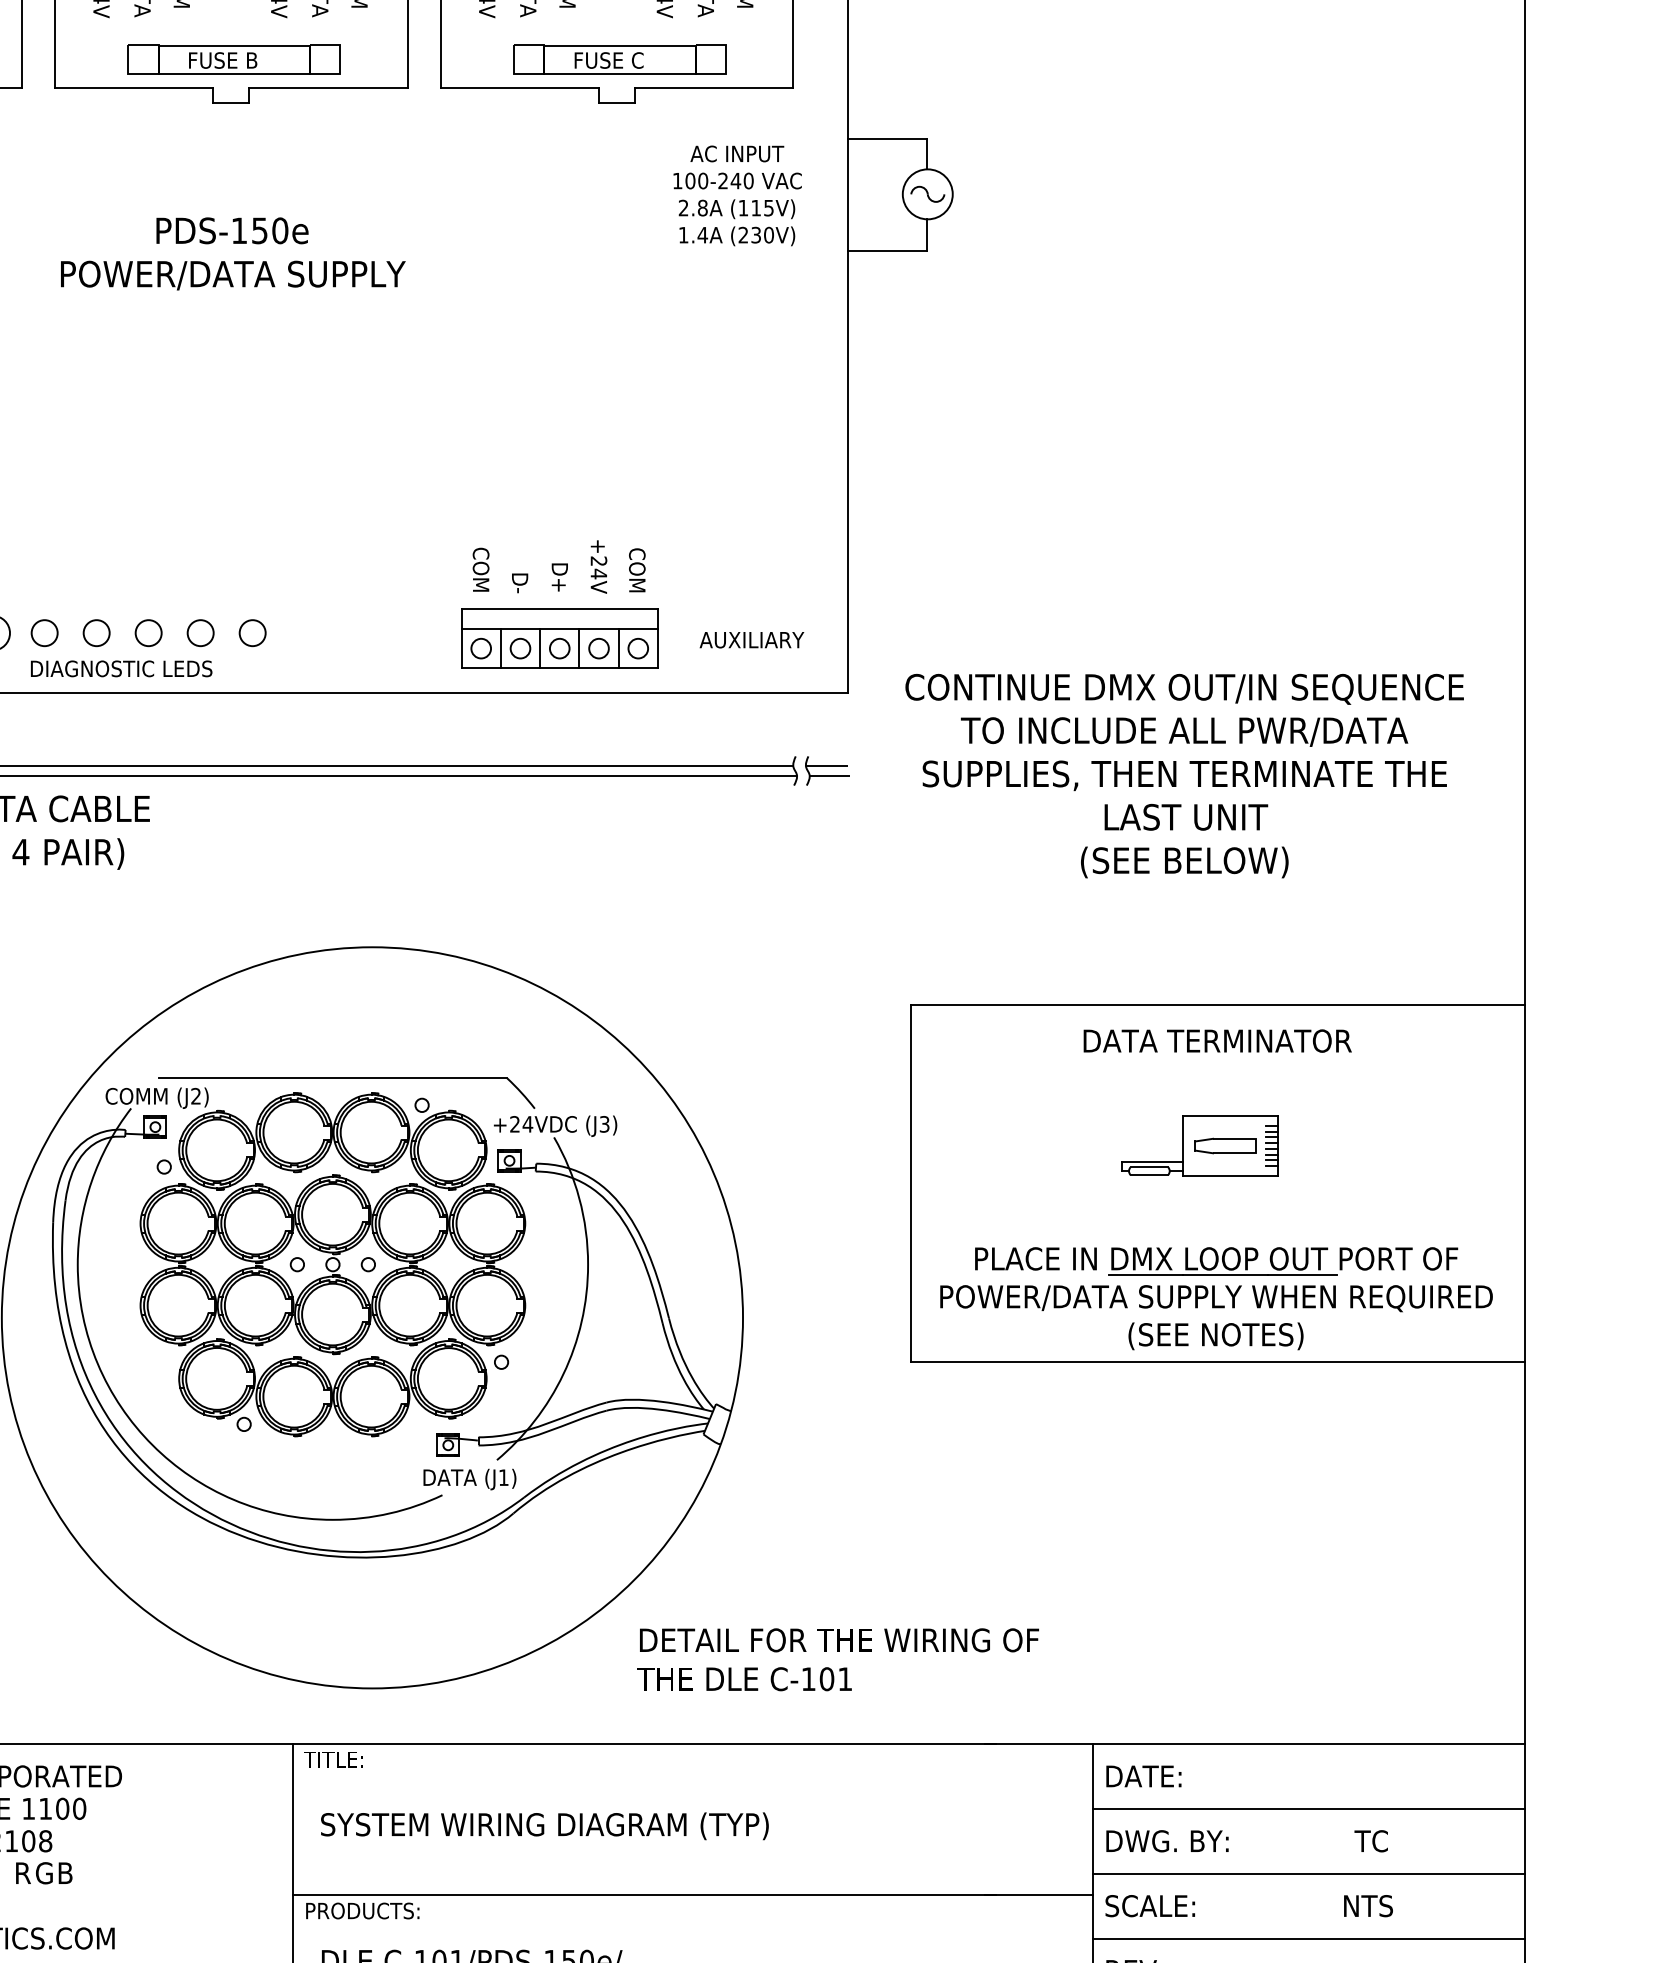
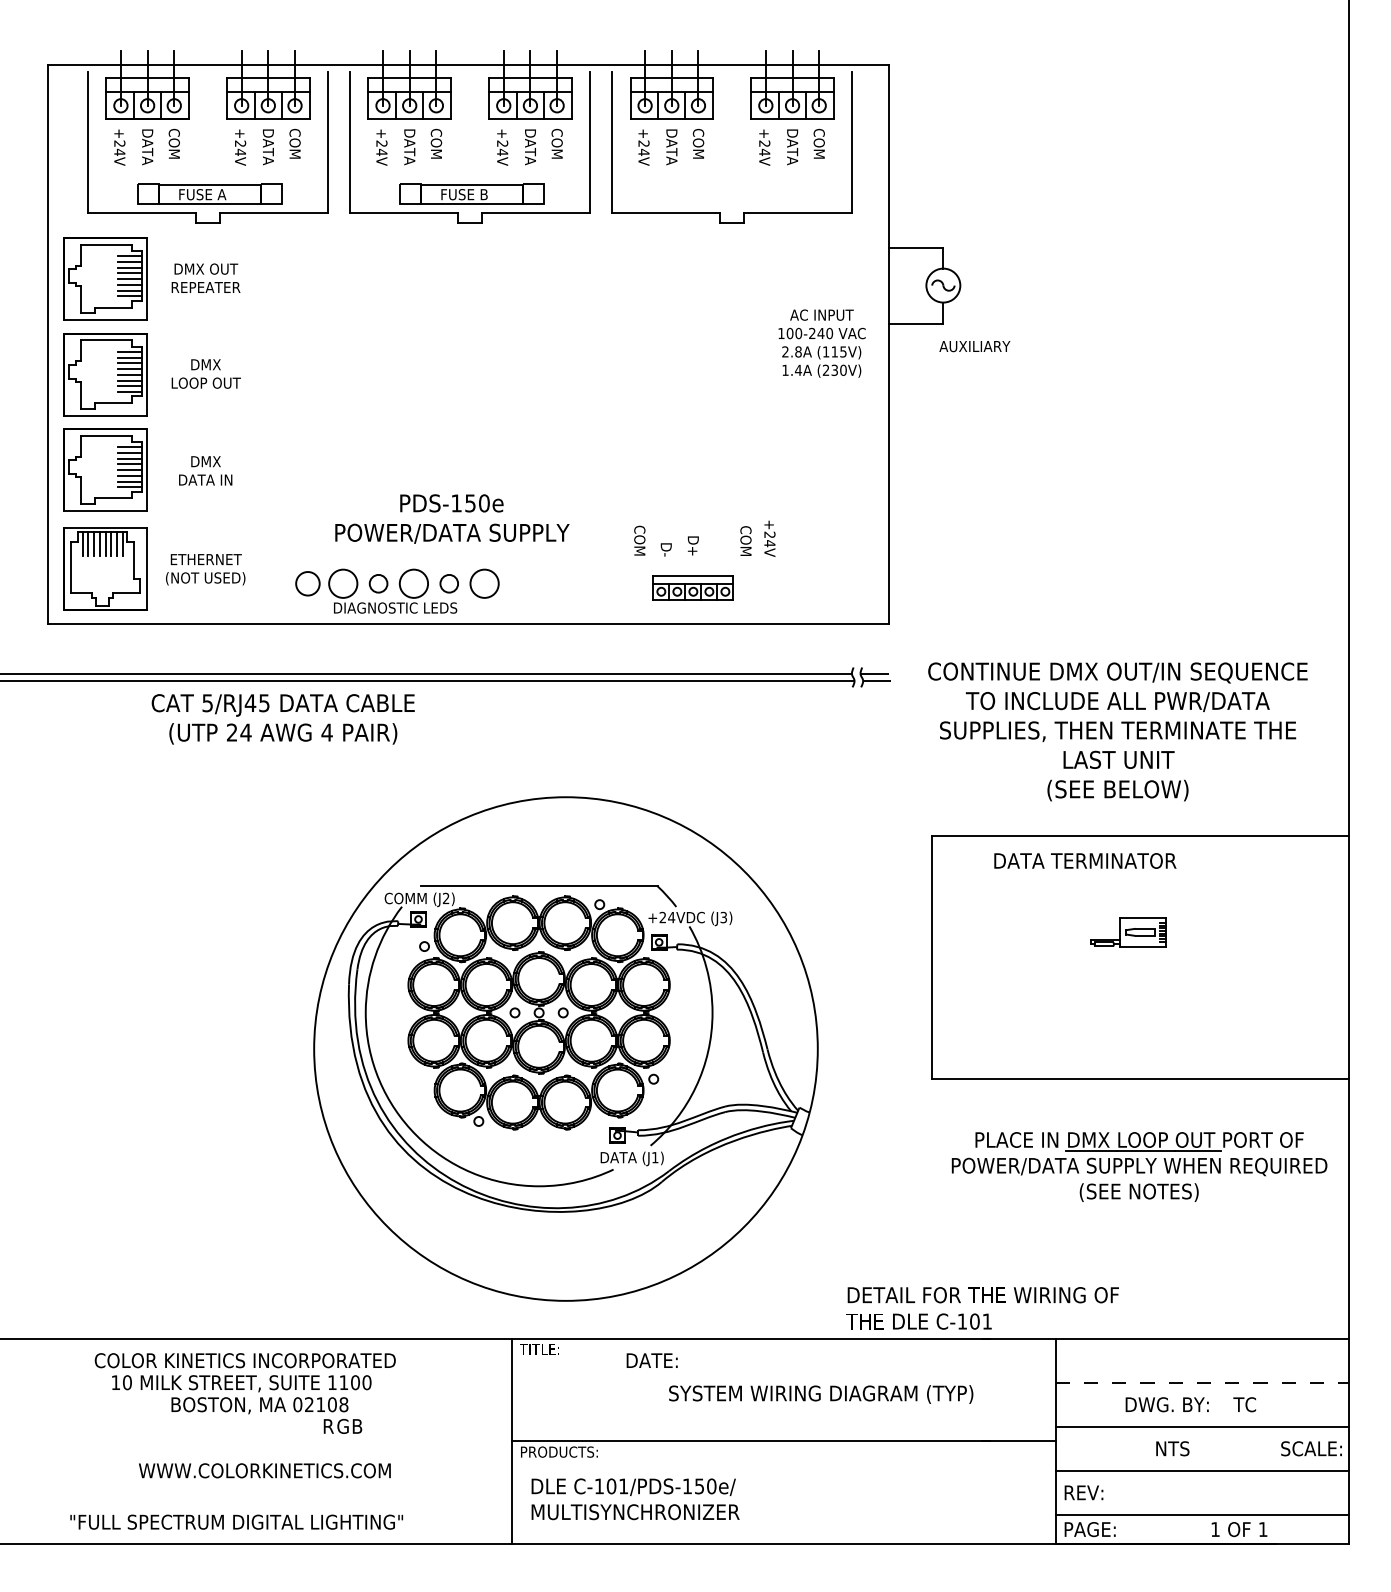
part: (618, 58) -> (733, 193), removed
text: (736, 195) -> (821, 343), moved
text: (233, 253) -> (452, 518), moved
text: (598, 566) -> (769, 538), moved
circle: (45, 632) -> (343, 583), size x1.6
circle: (148, 632) -> (413, 583), size x1.6
circle: (252, 632) -> (484, 583), size x1.6
part: (560, 638) -> (693, 587), size x0.6
text: (751, 640) -> (974, 346), moved
text: (1184, 775) -> (1117, 731), moved
text: (1217, 1040) -> (1085, 860), moved
part: (1200, 1146) -> (1128, 932), size x0.7
part: (1216, 1297) -> (1139, 1166), moved
text: (838, 1659) -> (982, 1308), moved
text: (1142, 1776) -> (651, 1360), moved
line: (1309, 1808) -> (1202, 1382), solid -> dashed
text: (545, 1826) -> (821, 1394), moved
text: (1166, 1840) -> (1166, 1404), moved
text: (1150, 1905) -> (1311, 1448), moved
text: (1367, 1905) -> (1172, 1448), moved

